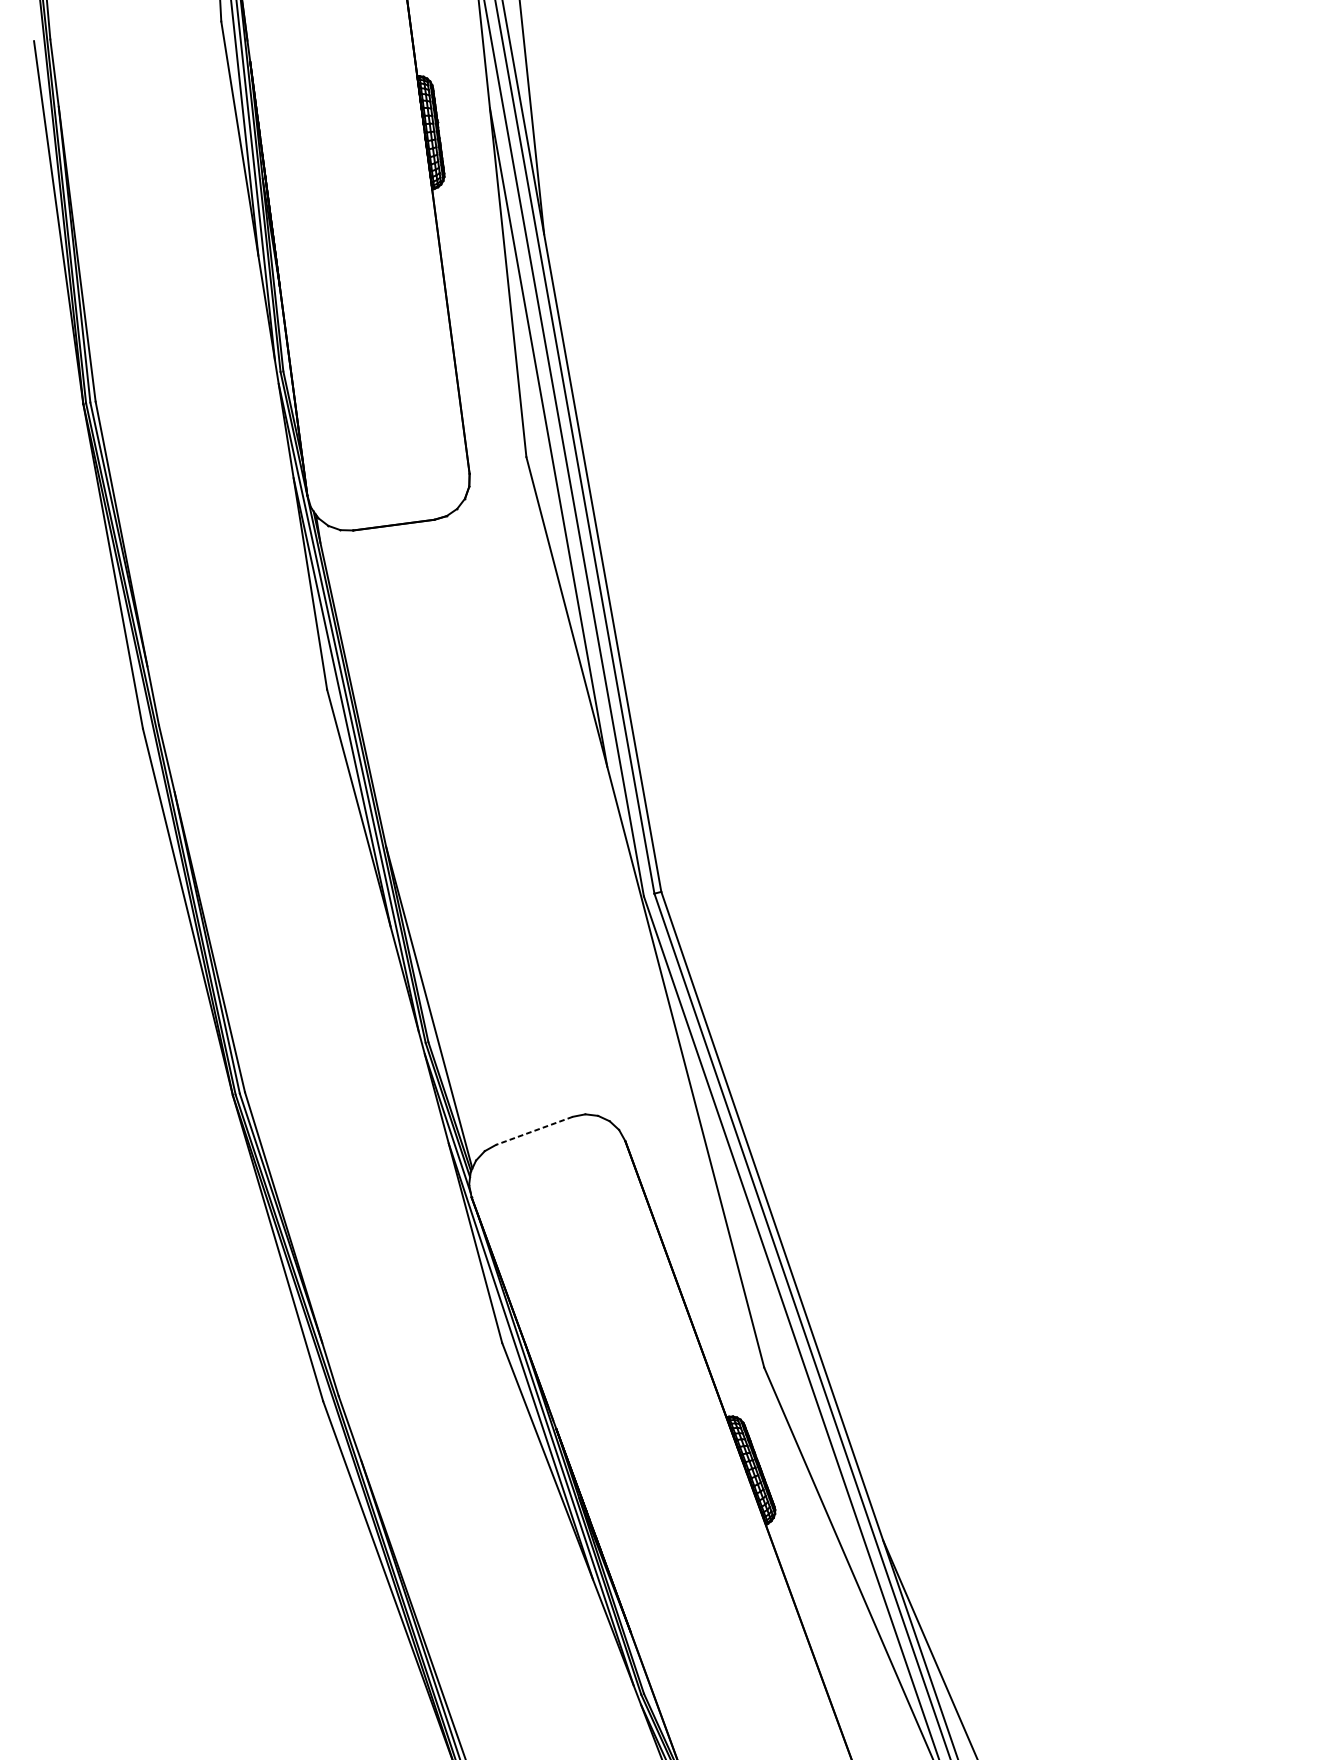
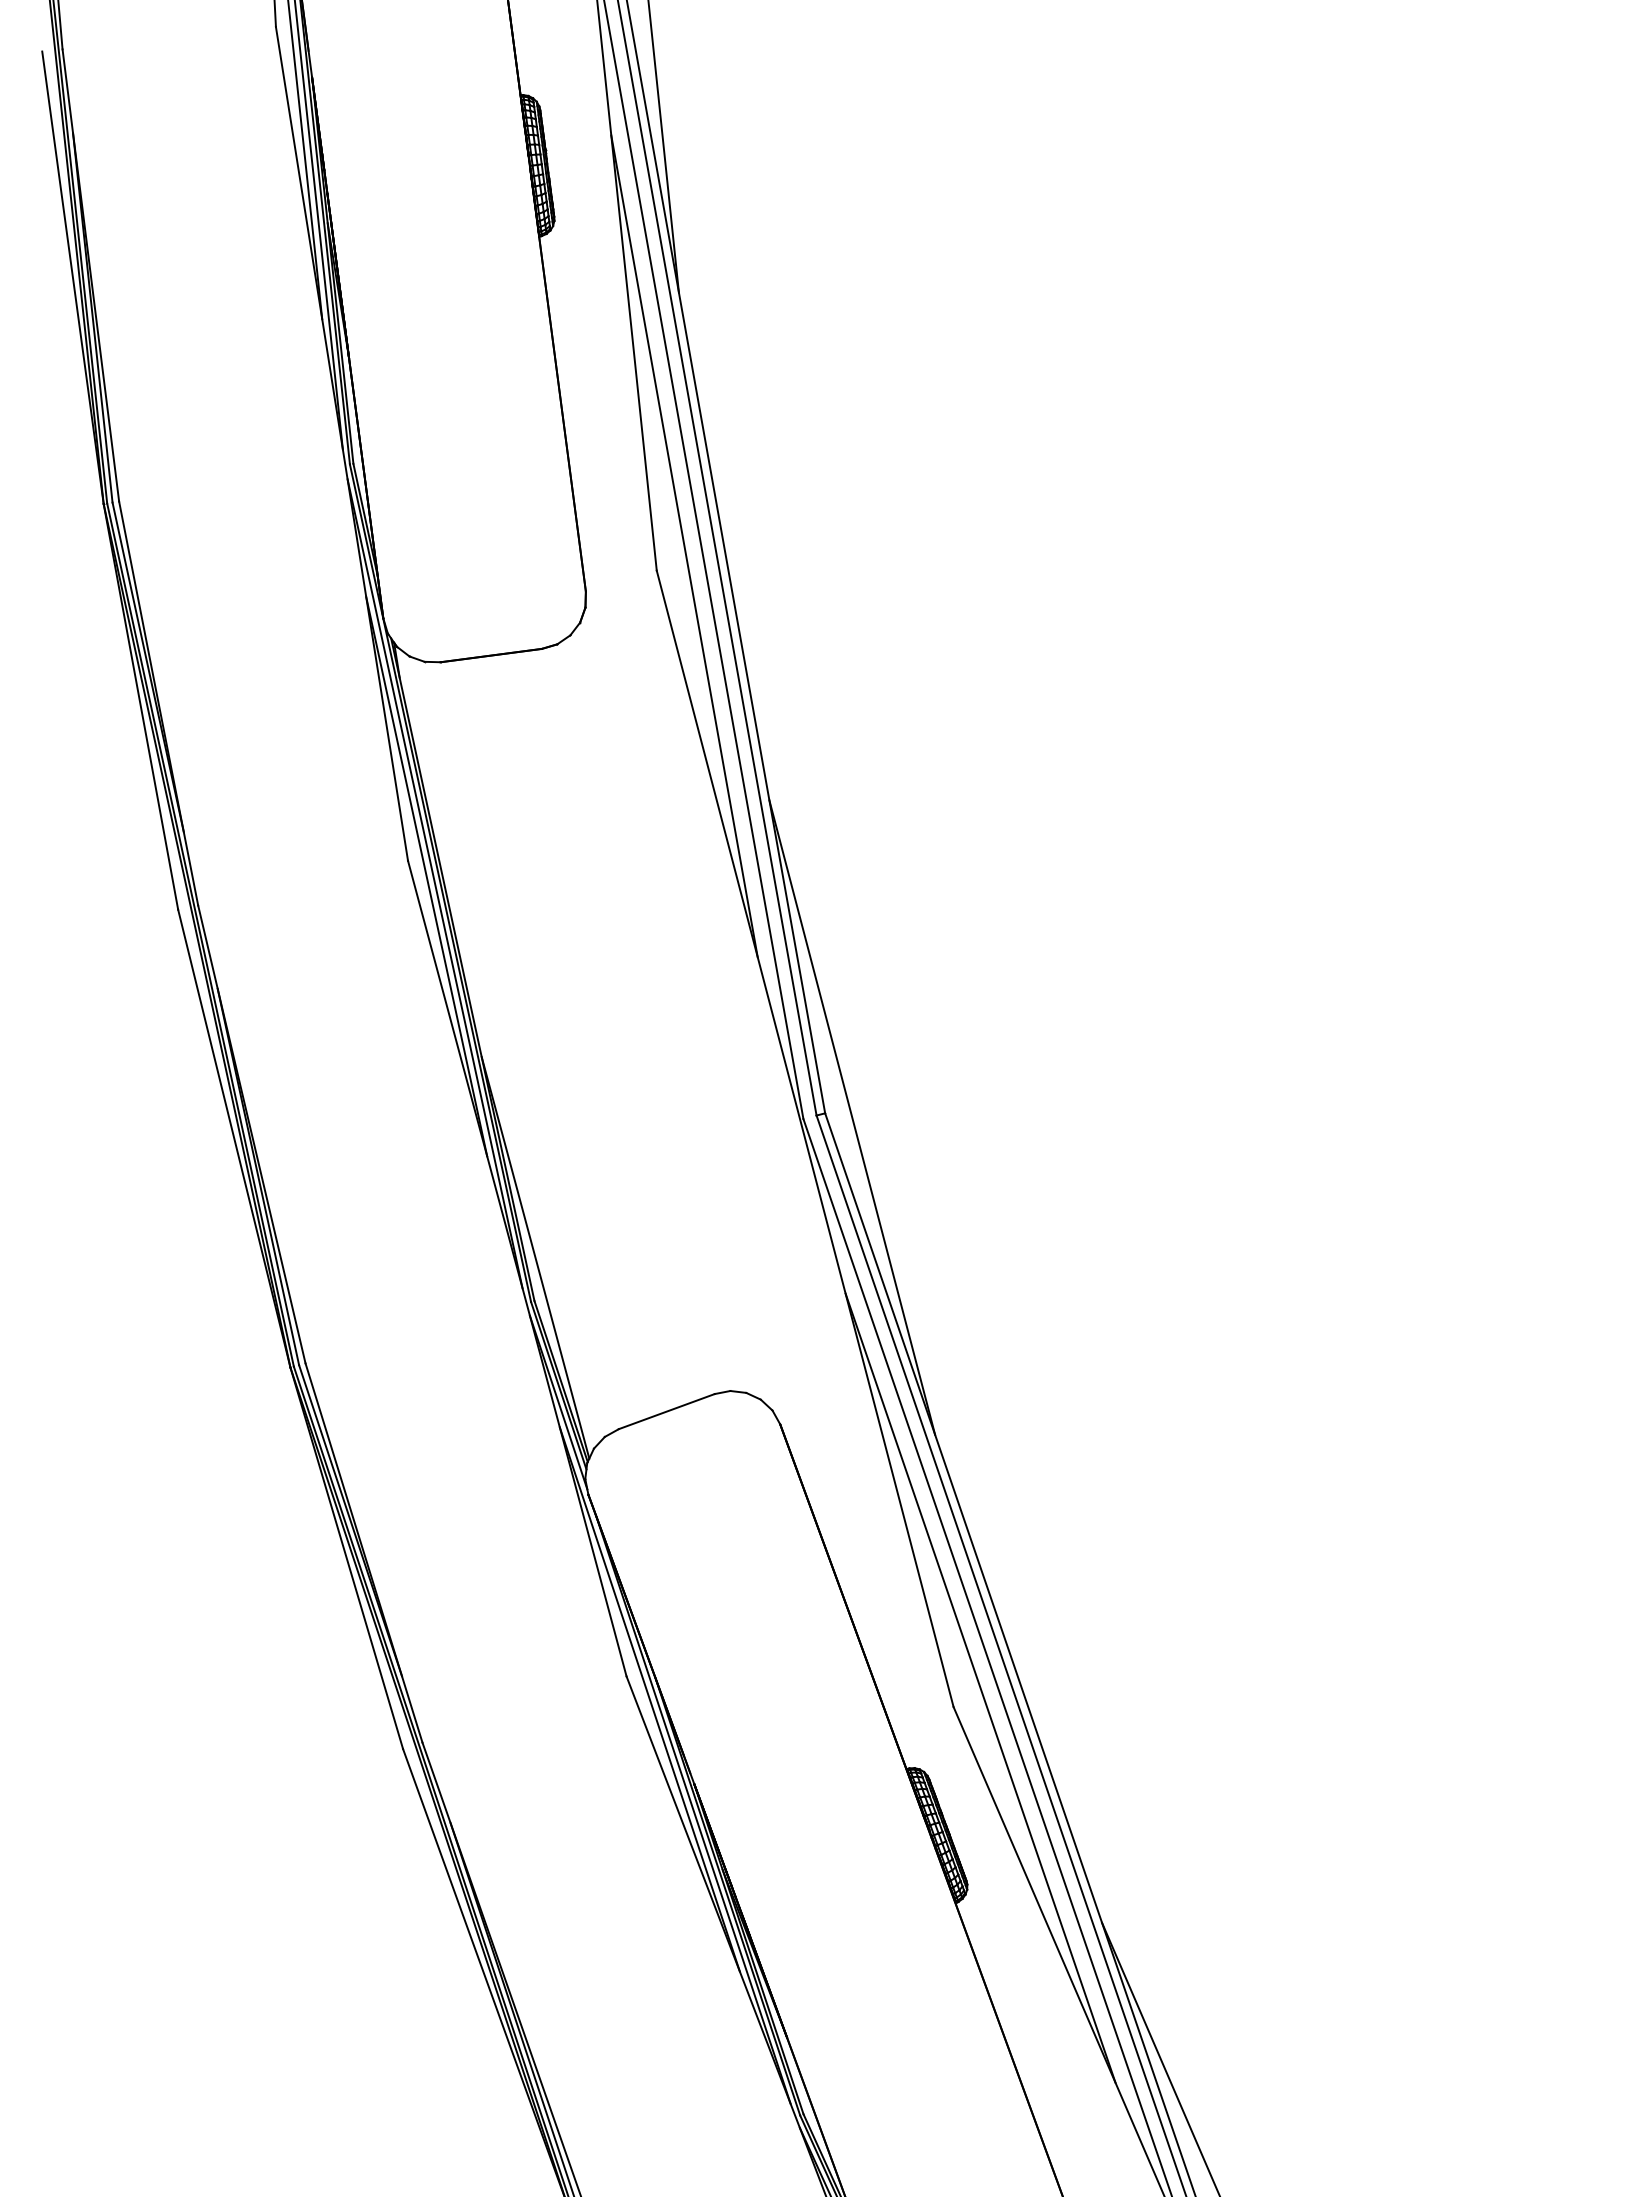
line: (683, 895) -> (852, 1117), added
line: (534, 1130) -> (666, 1411), dashed -> solid
line: (785, 1351) -> (980, 1687), added

